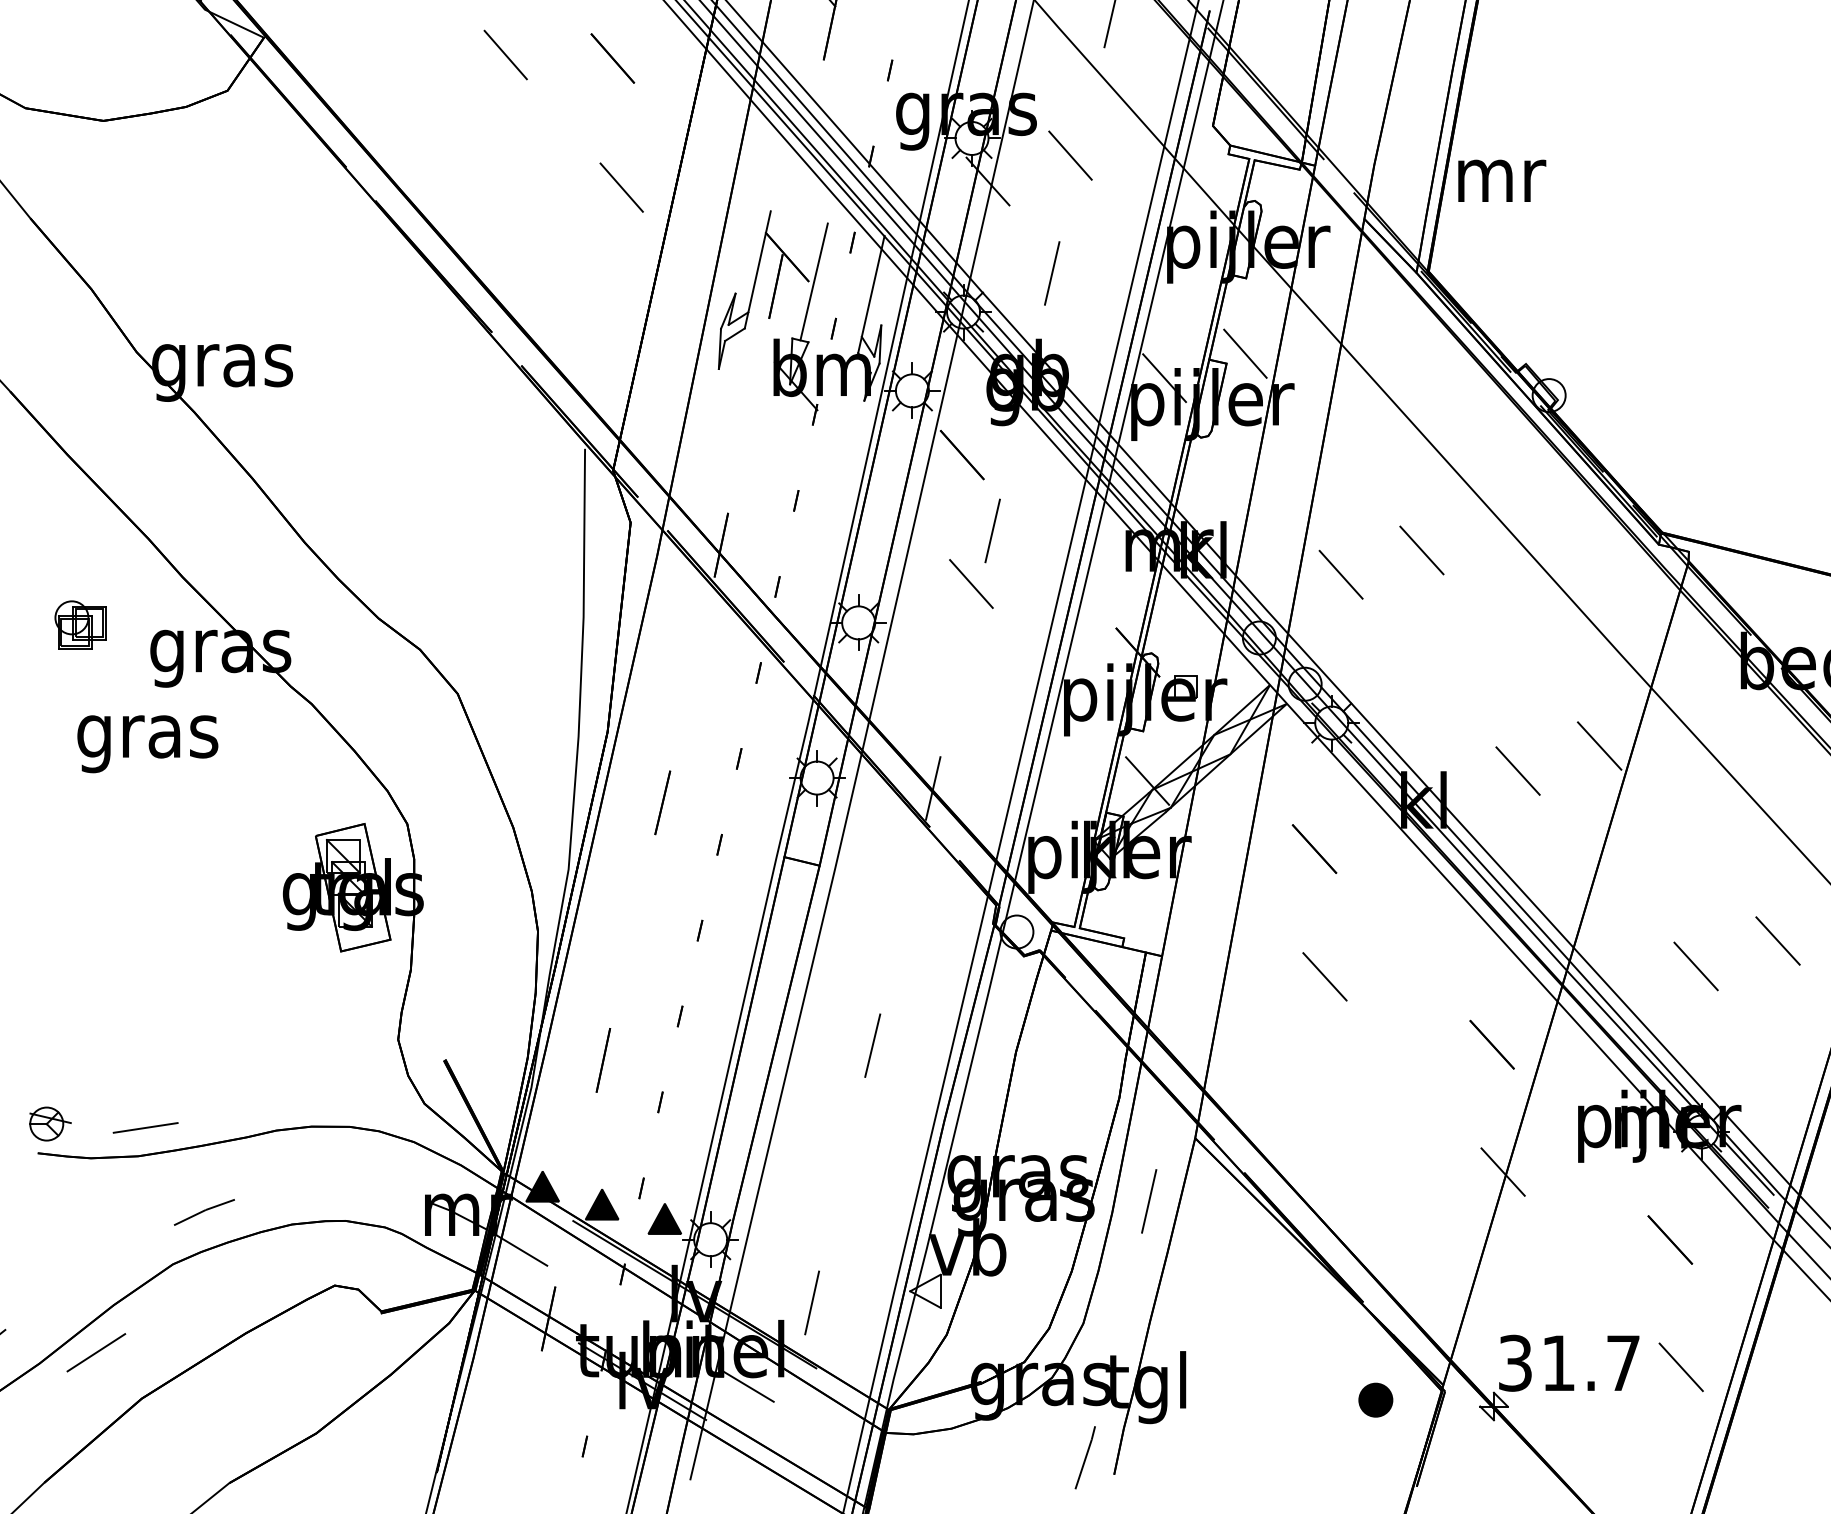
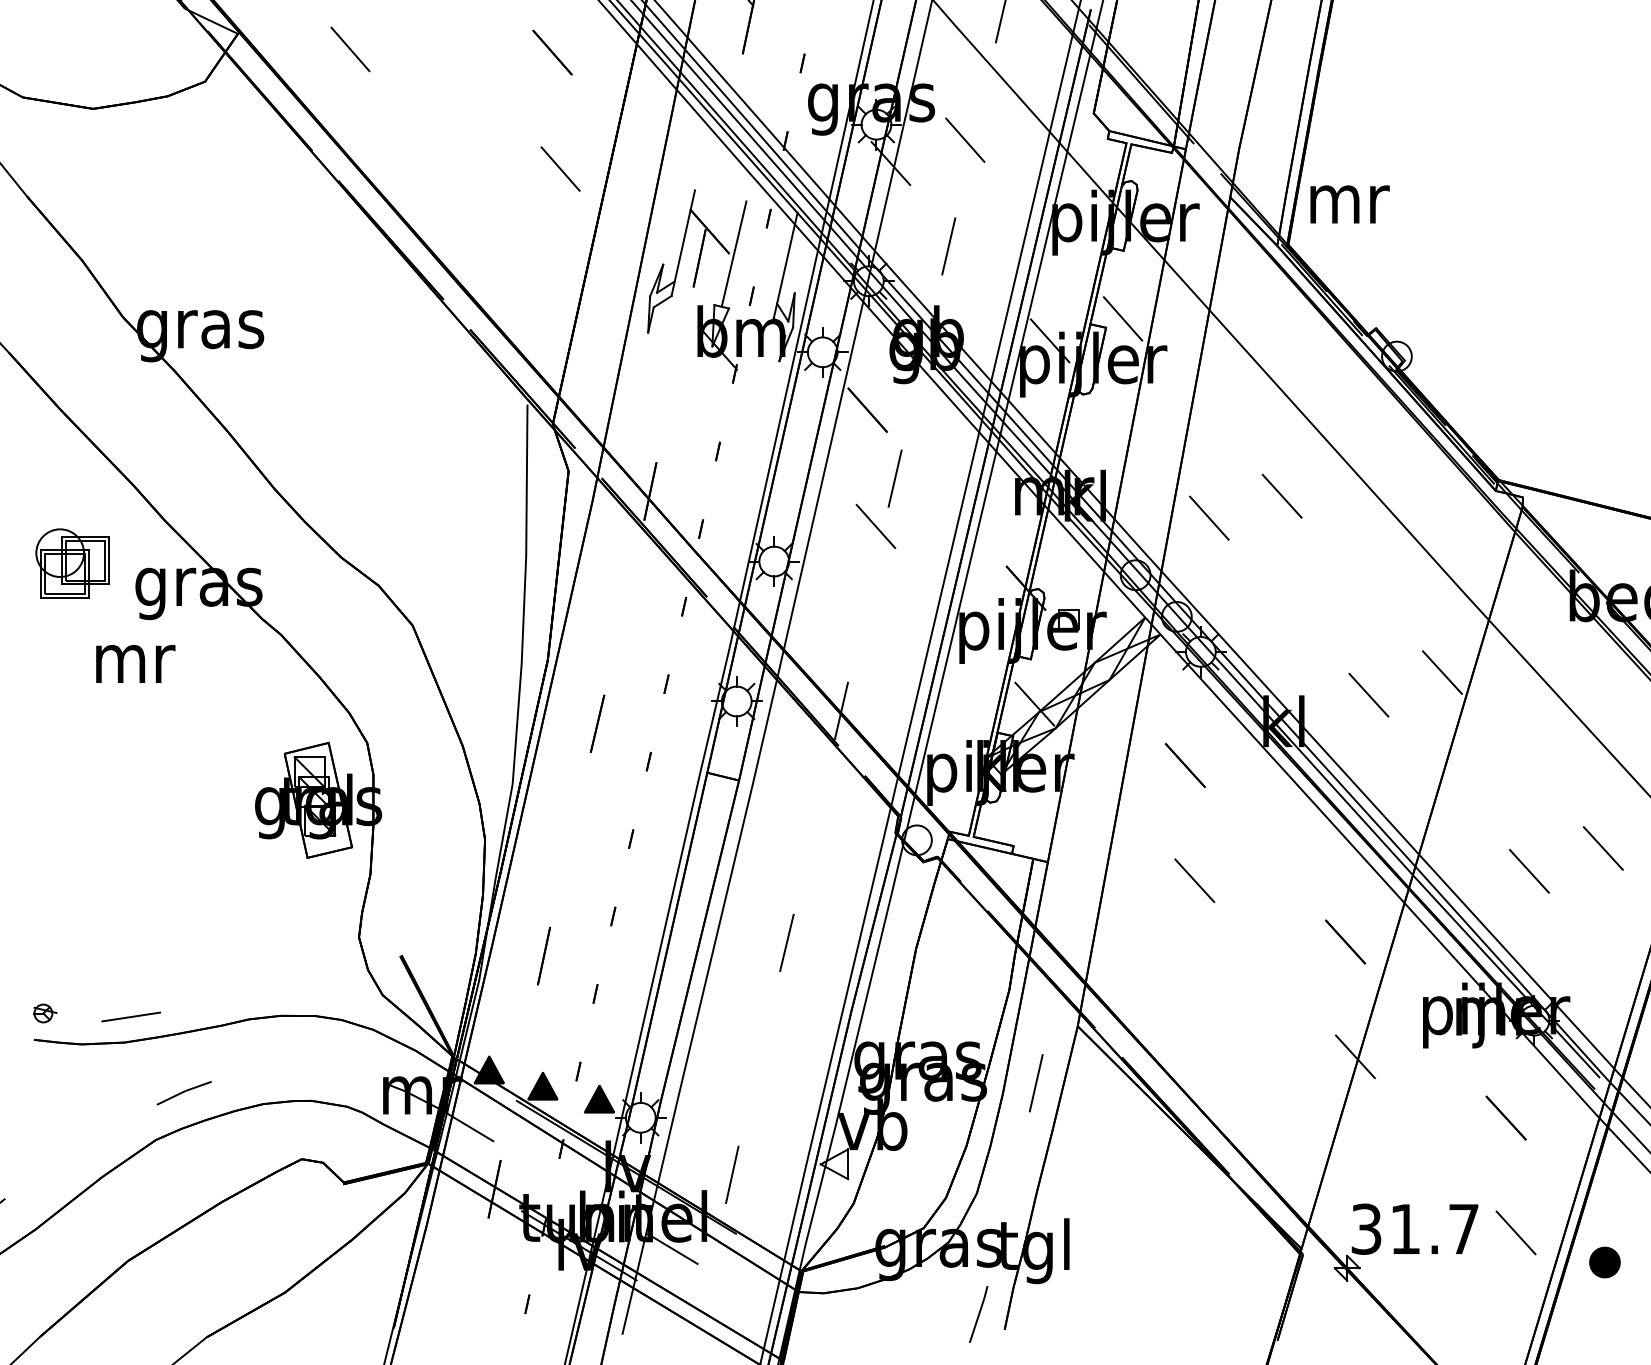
line: (505, 54) -> (350, 48), moved
text: (1502, 180) -> (1350, 204), moved
part: (80, 624) -> (72, 563), size x1.6
text: (147, 744) -> (132, 671), gras -> mr
part: (50, 1123) -> (45, 1013), size x0.6
line: (96, 1352) -> (86, 1219), removed
part: (1375, 1399) -> (1604, 1261), moved

